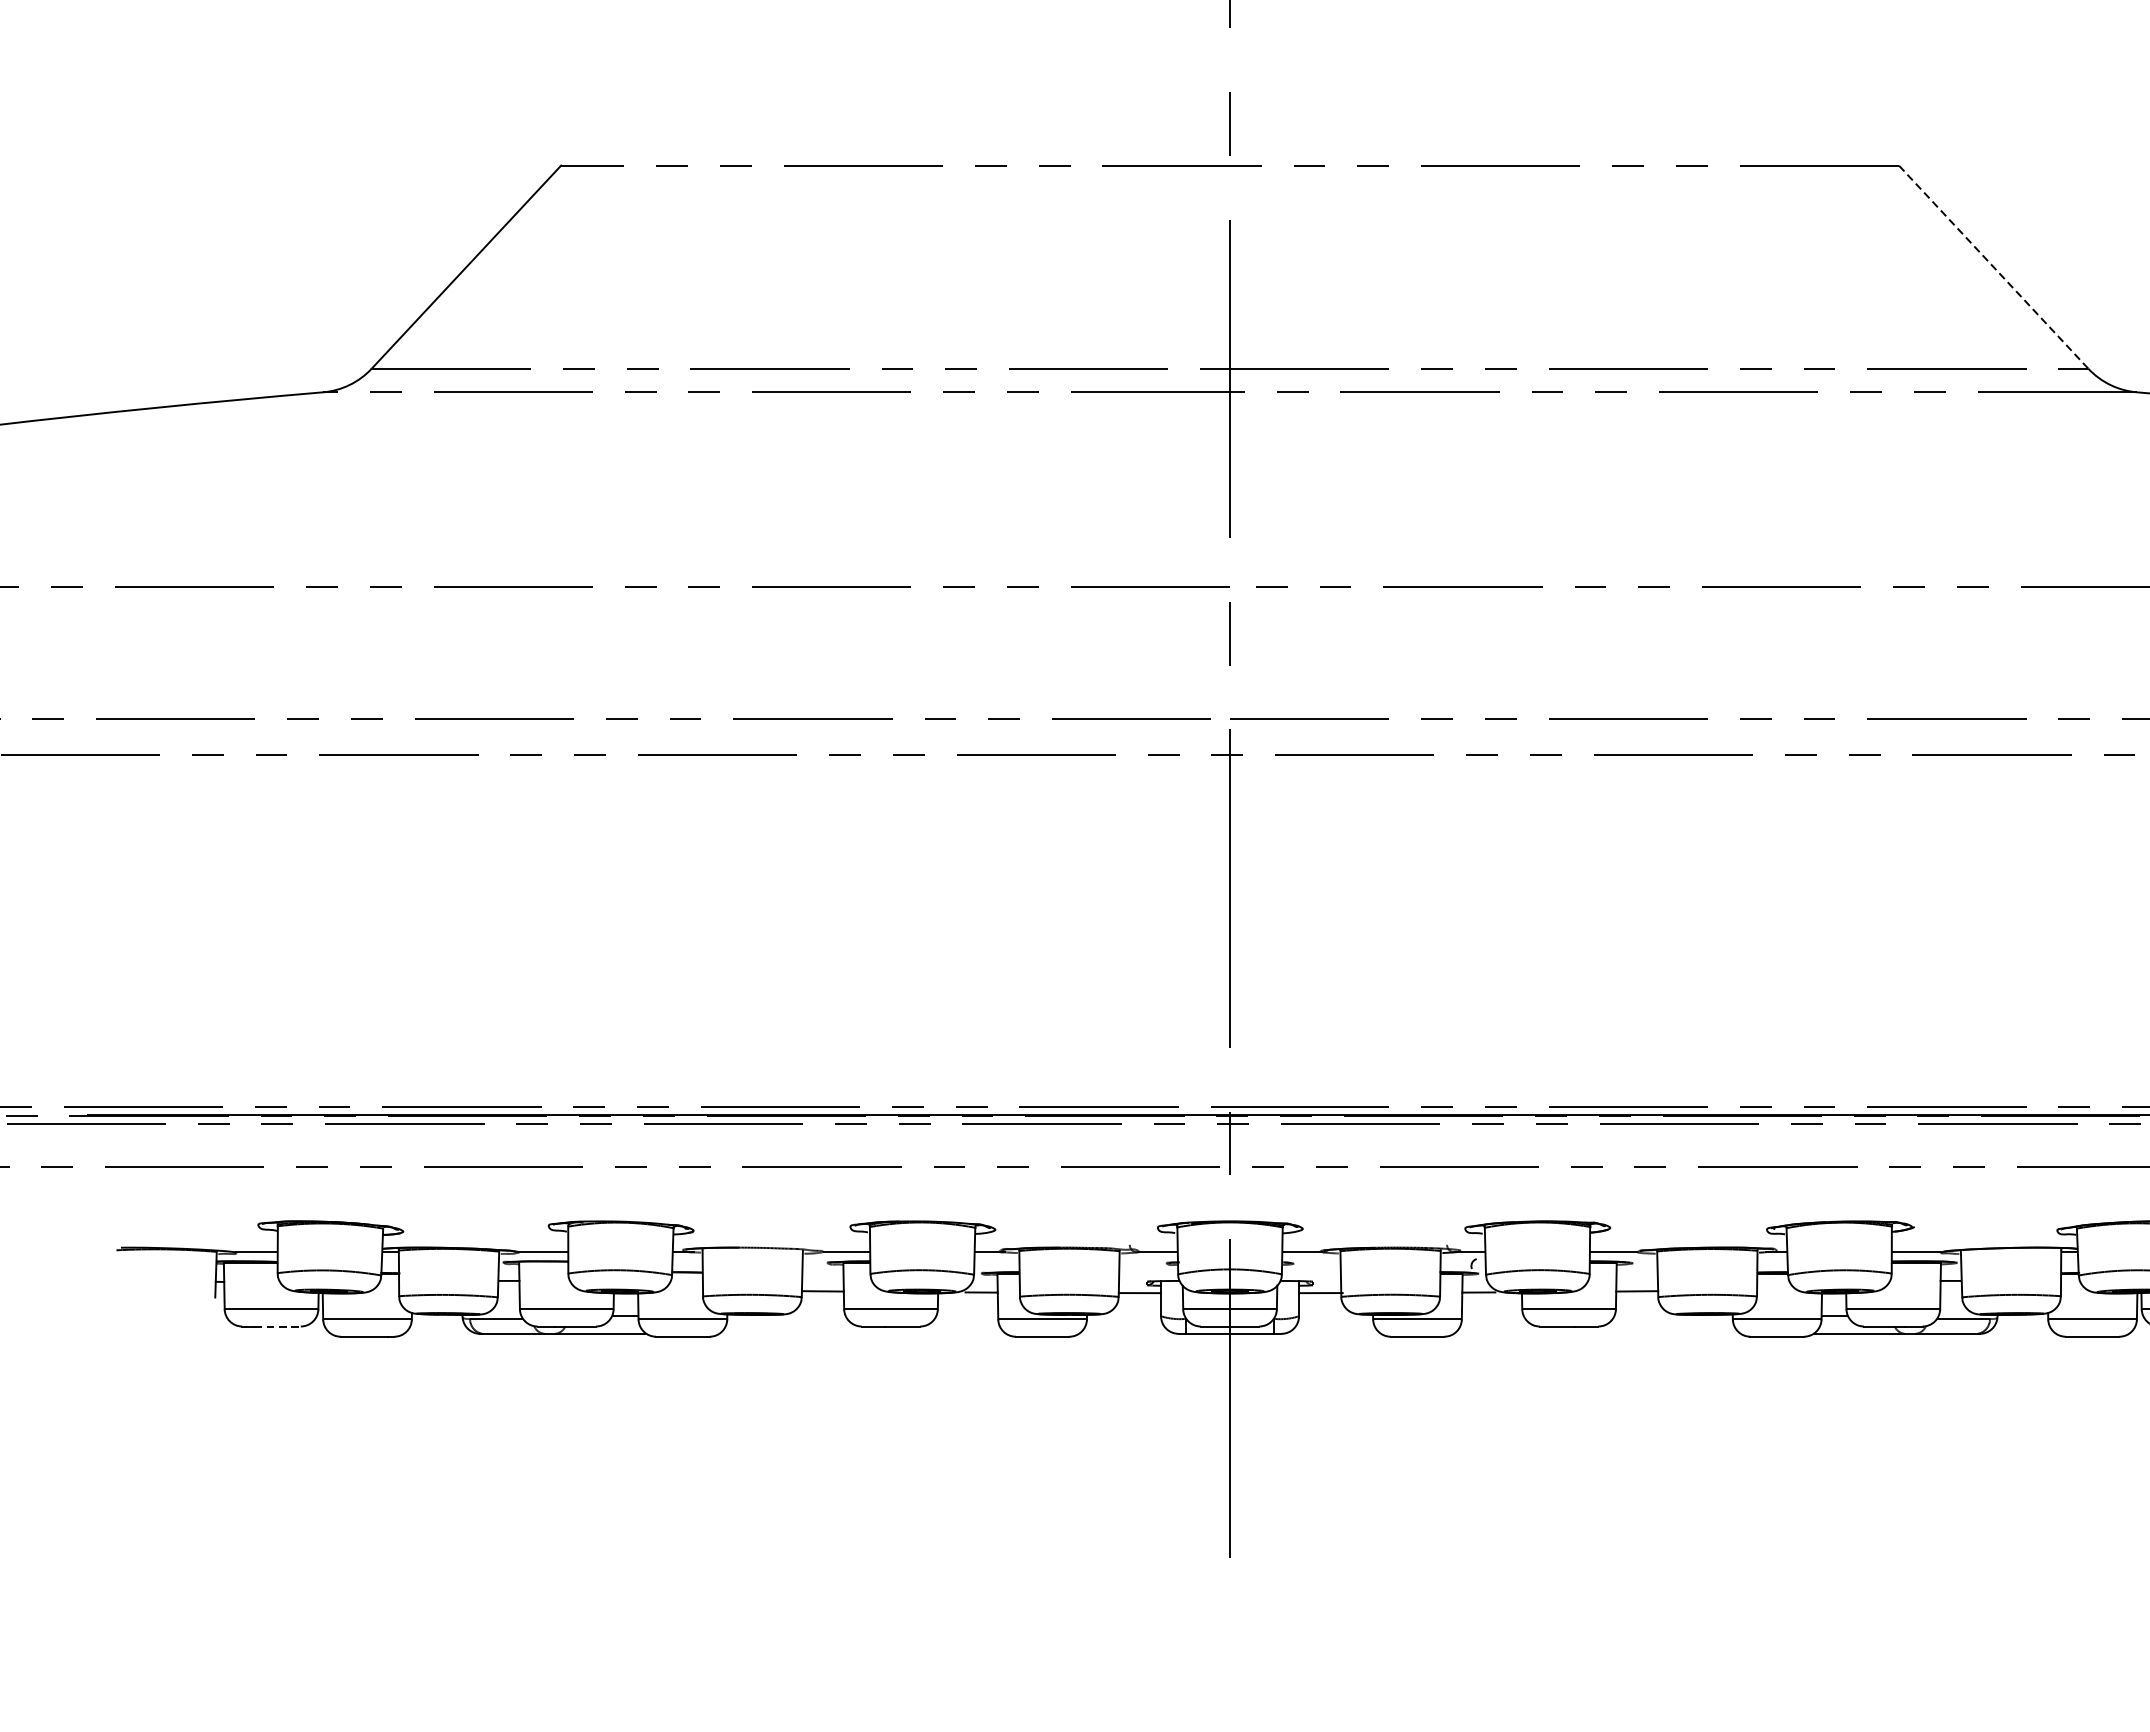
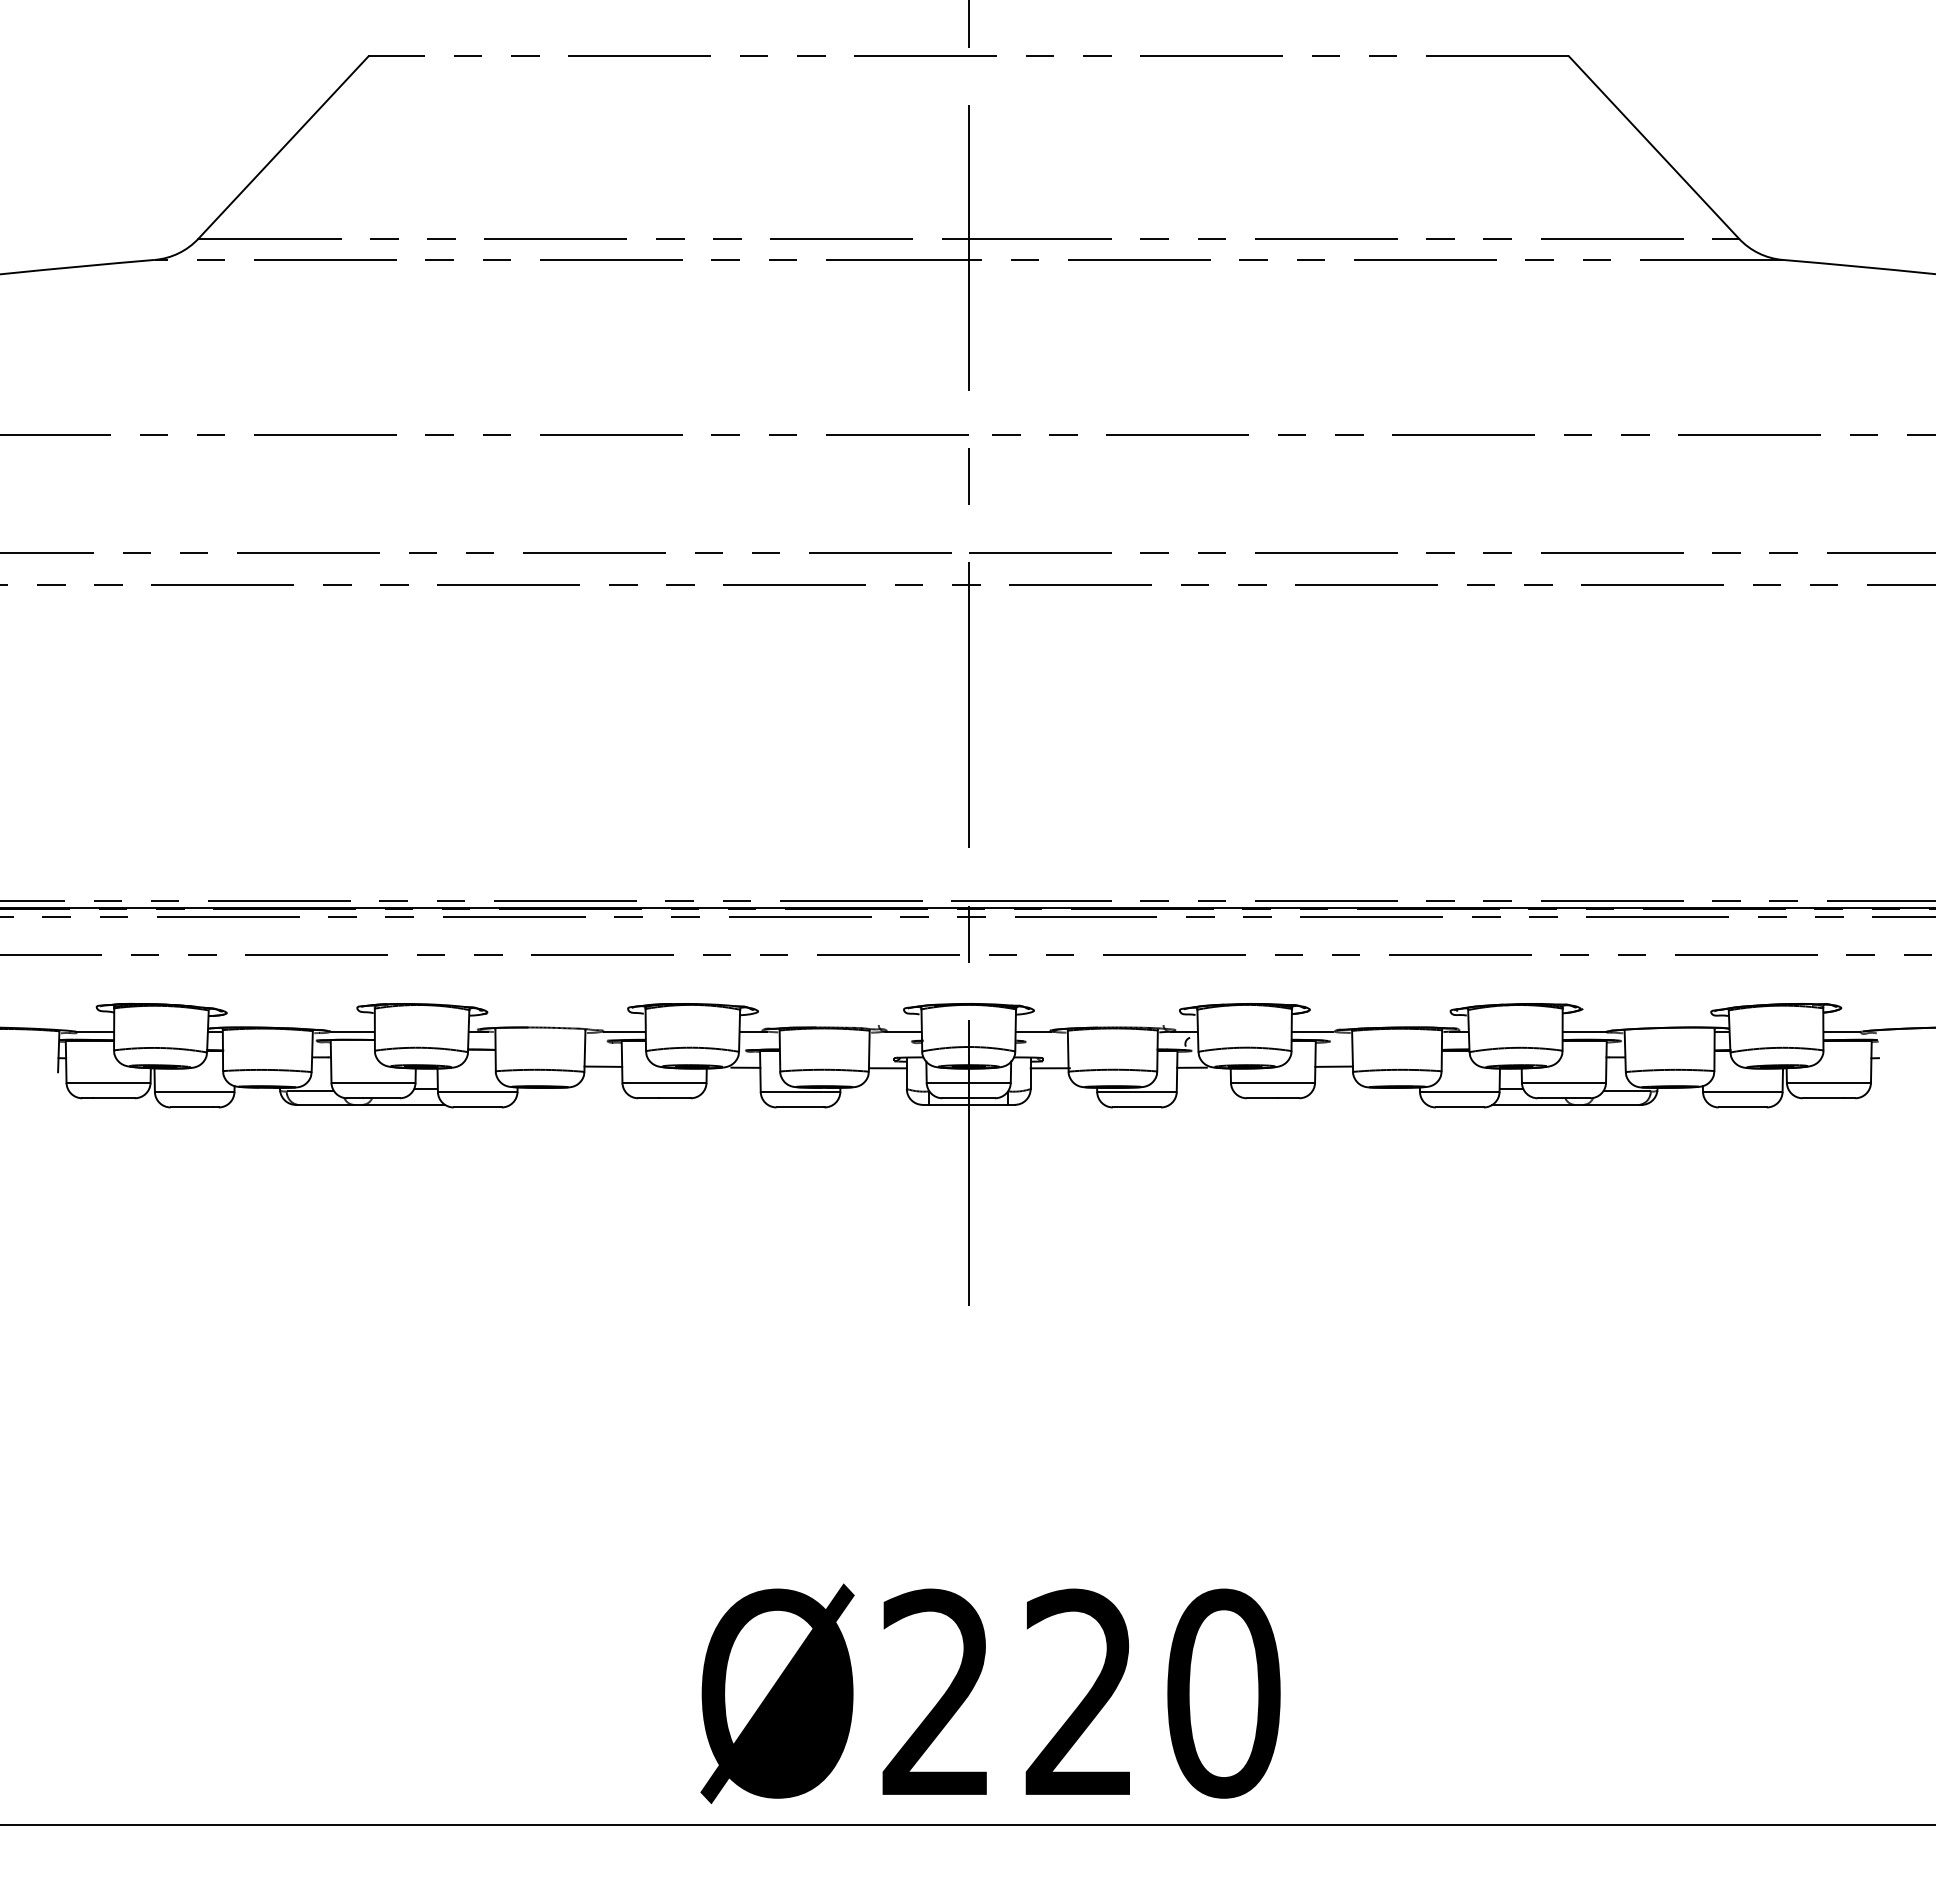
line: (1994, 267) -> (1654, 147), dashed -> solid
line: (277, 1326) -> (113, 1098), dashed -> solid

